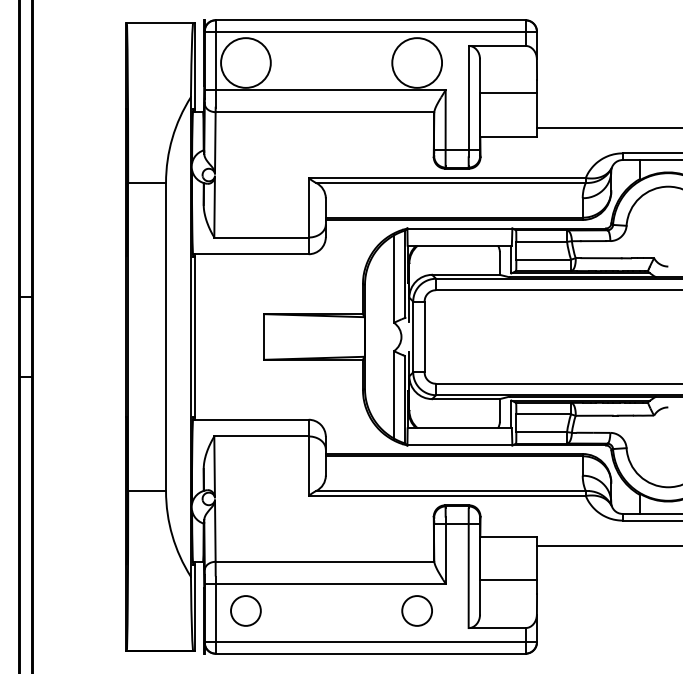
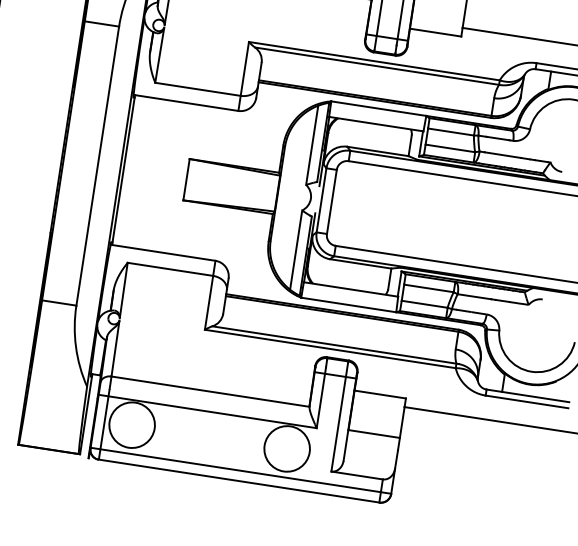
circle: (245, 610) -> (131, 424), size x1.67
circle: (417, 610) -> (287, 448), size x1.67

